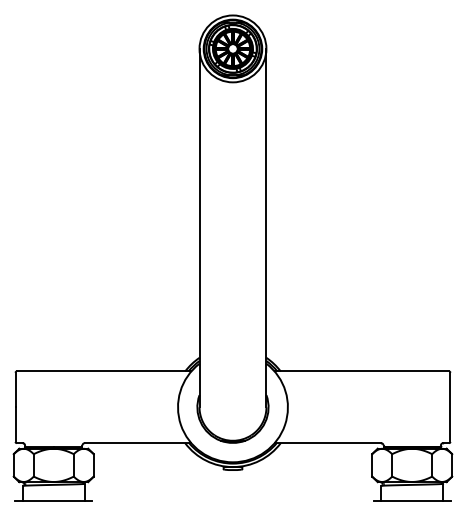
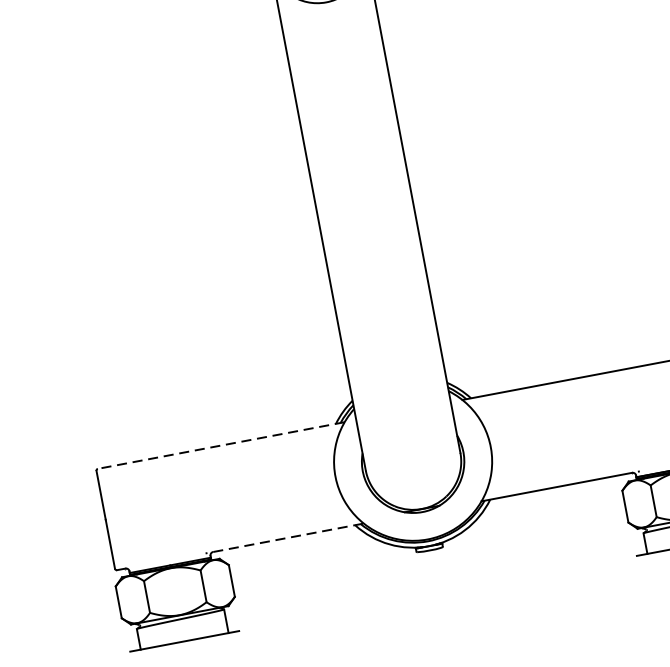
line: (103, 371) -> (220, 445), solid -> dashed
line: (138, 443) -> (289, 538), solid -> dashed

